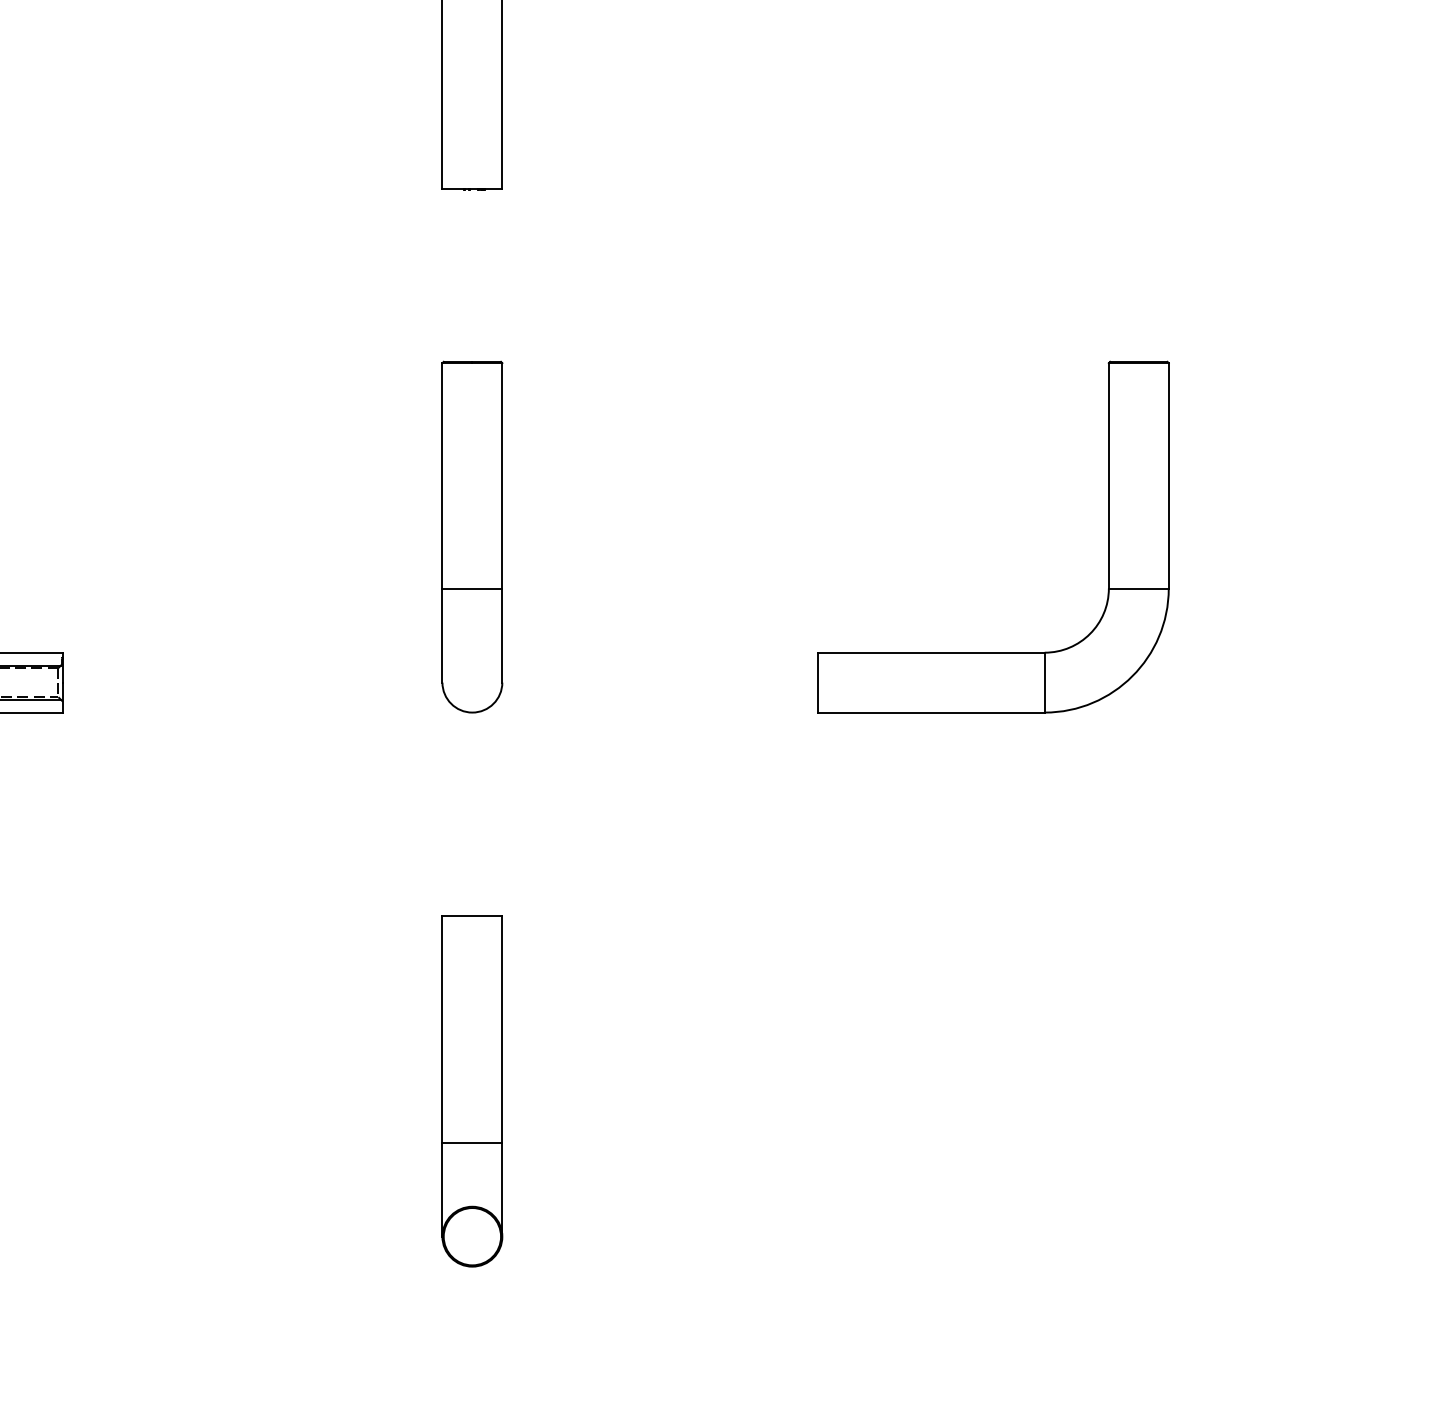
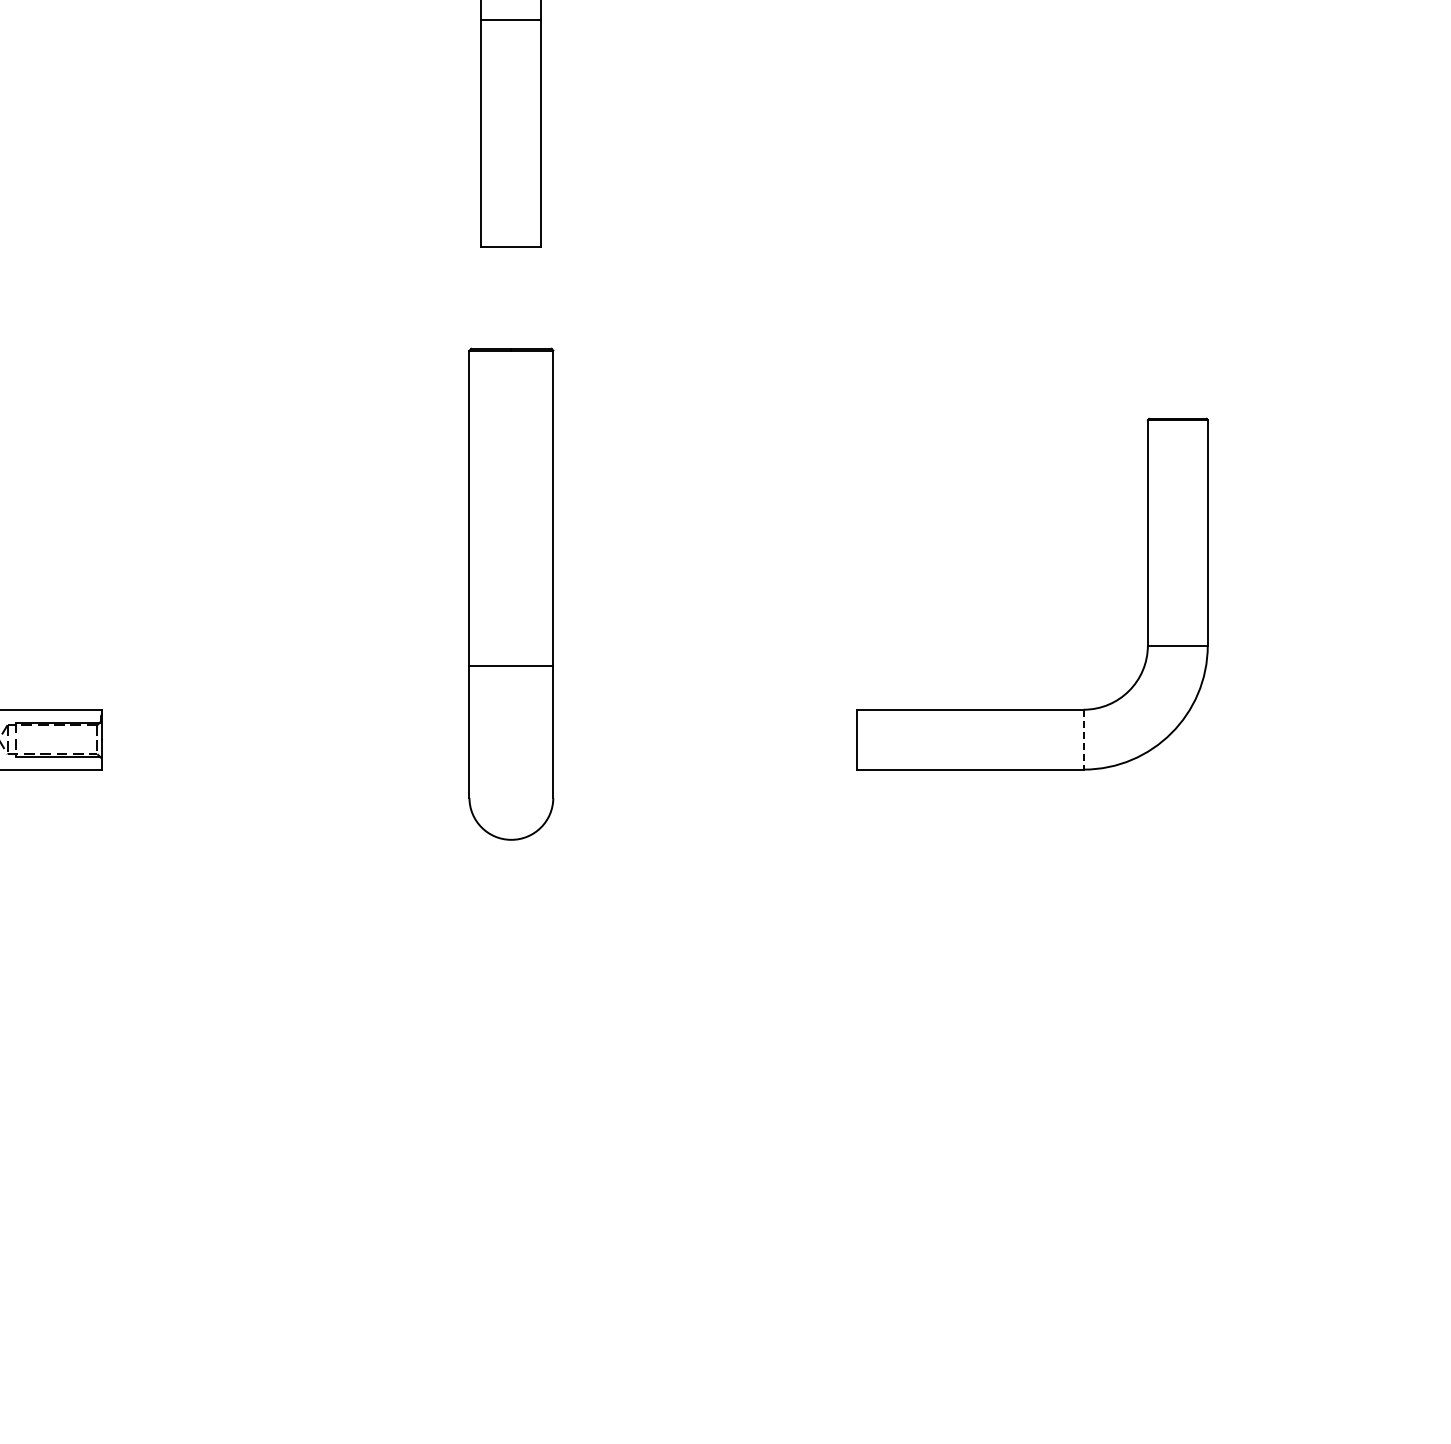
part: (472, 536) -> (511, 593), size x1.4
line: (1044, 682) -> (1083, 739), solid -> dashed
part: (472, 1091) -> (511, 1148), removed

